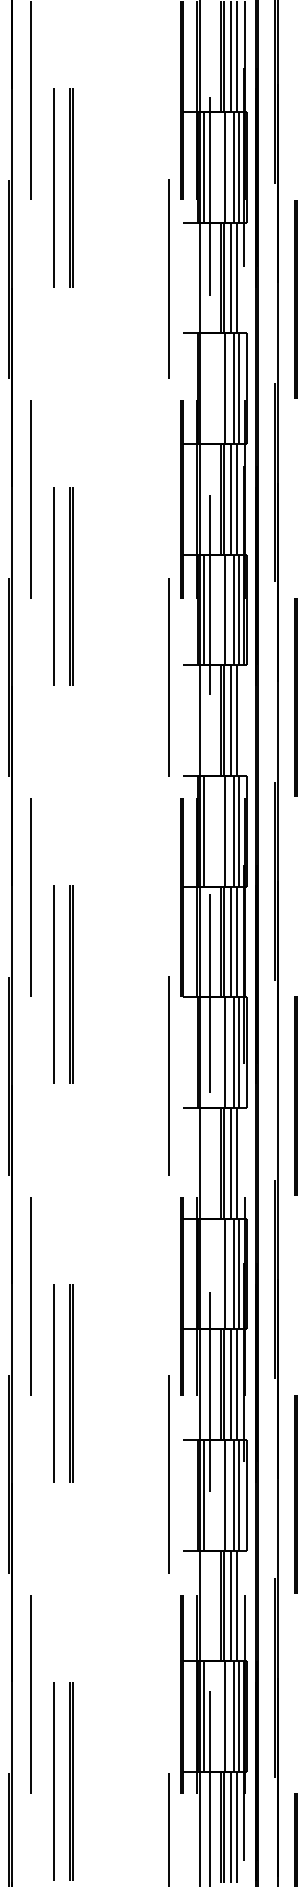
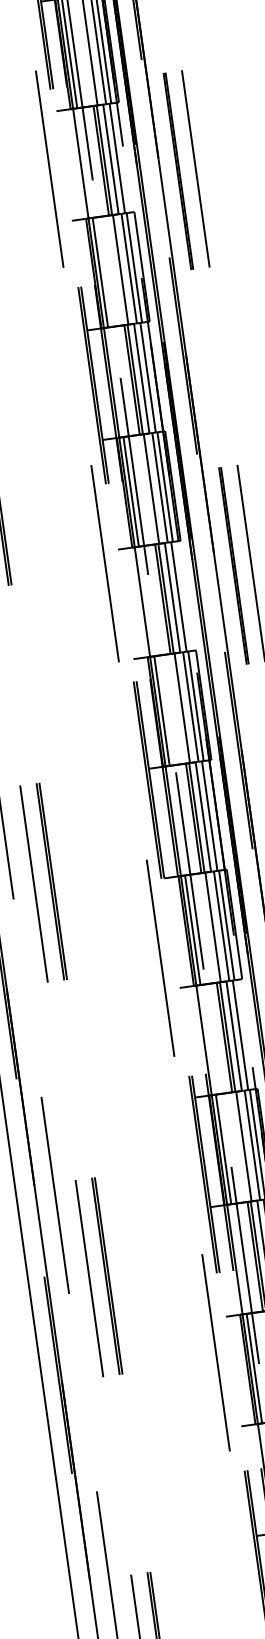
line: (204, 388) -> (100, 272), added
line: (204, 1052) -> (192, 930), added
line: (204, 1273) -> (223, 1148), added

